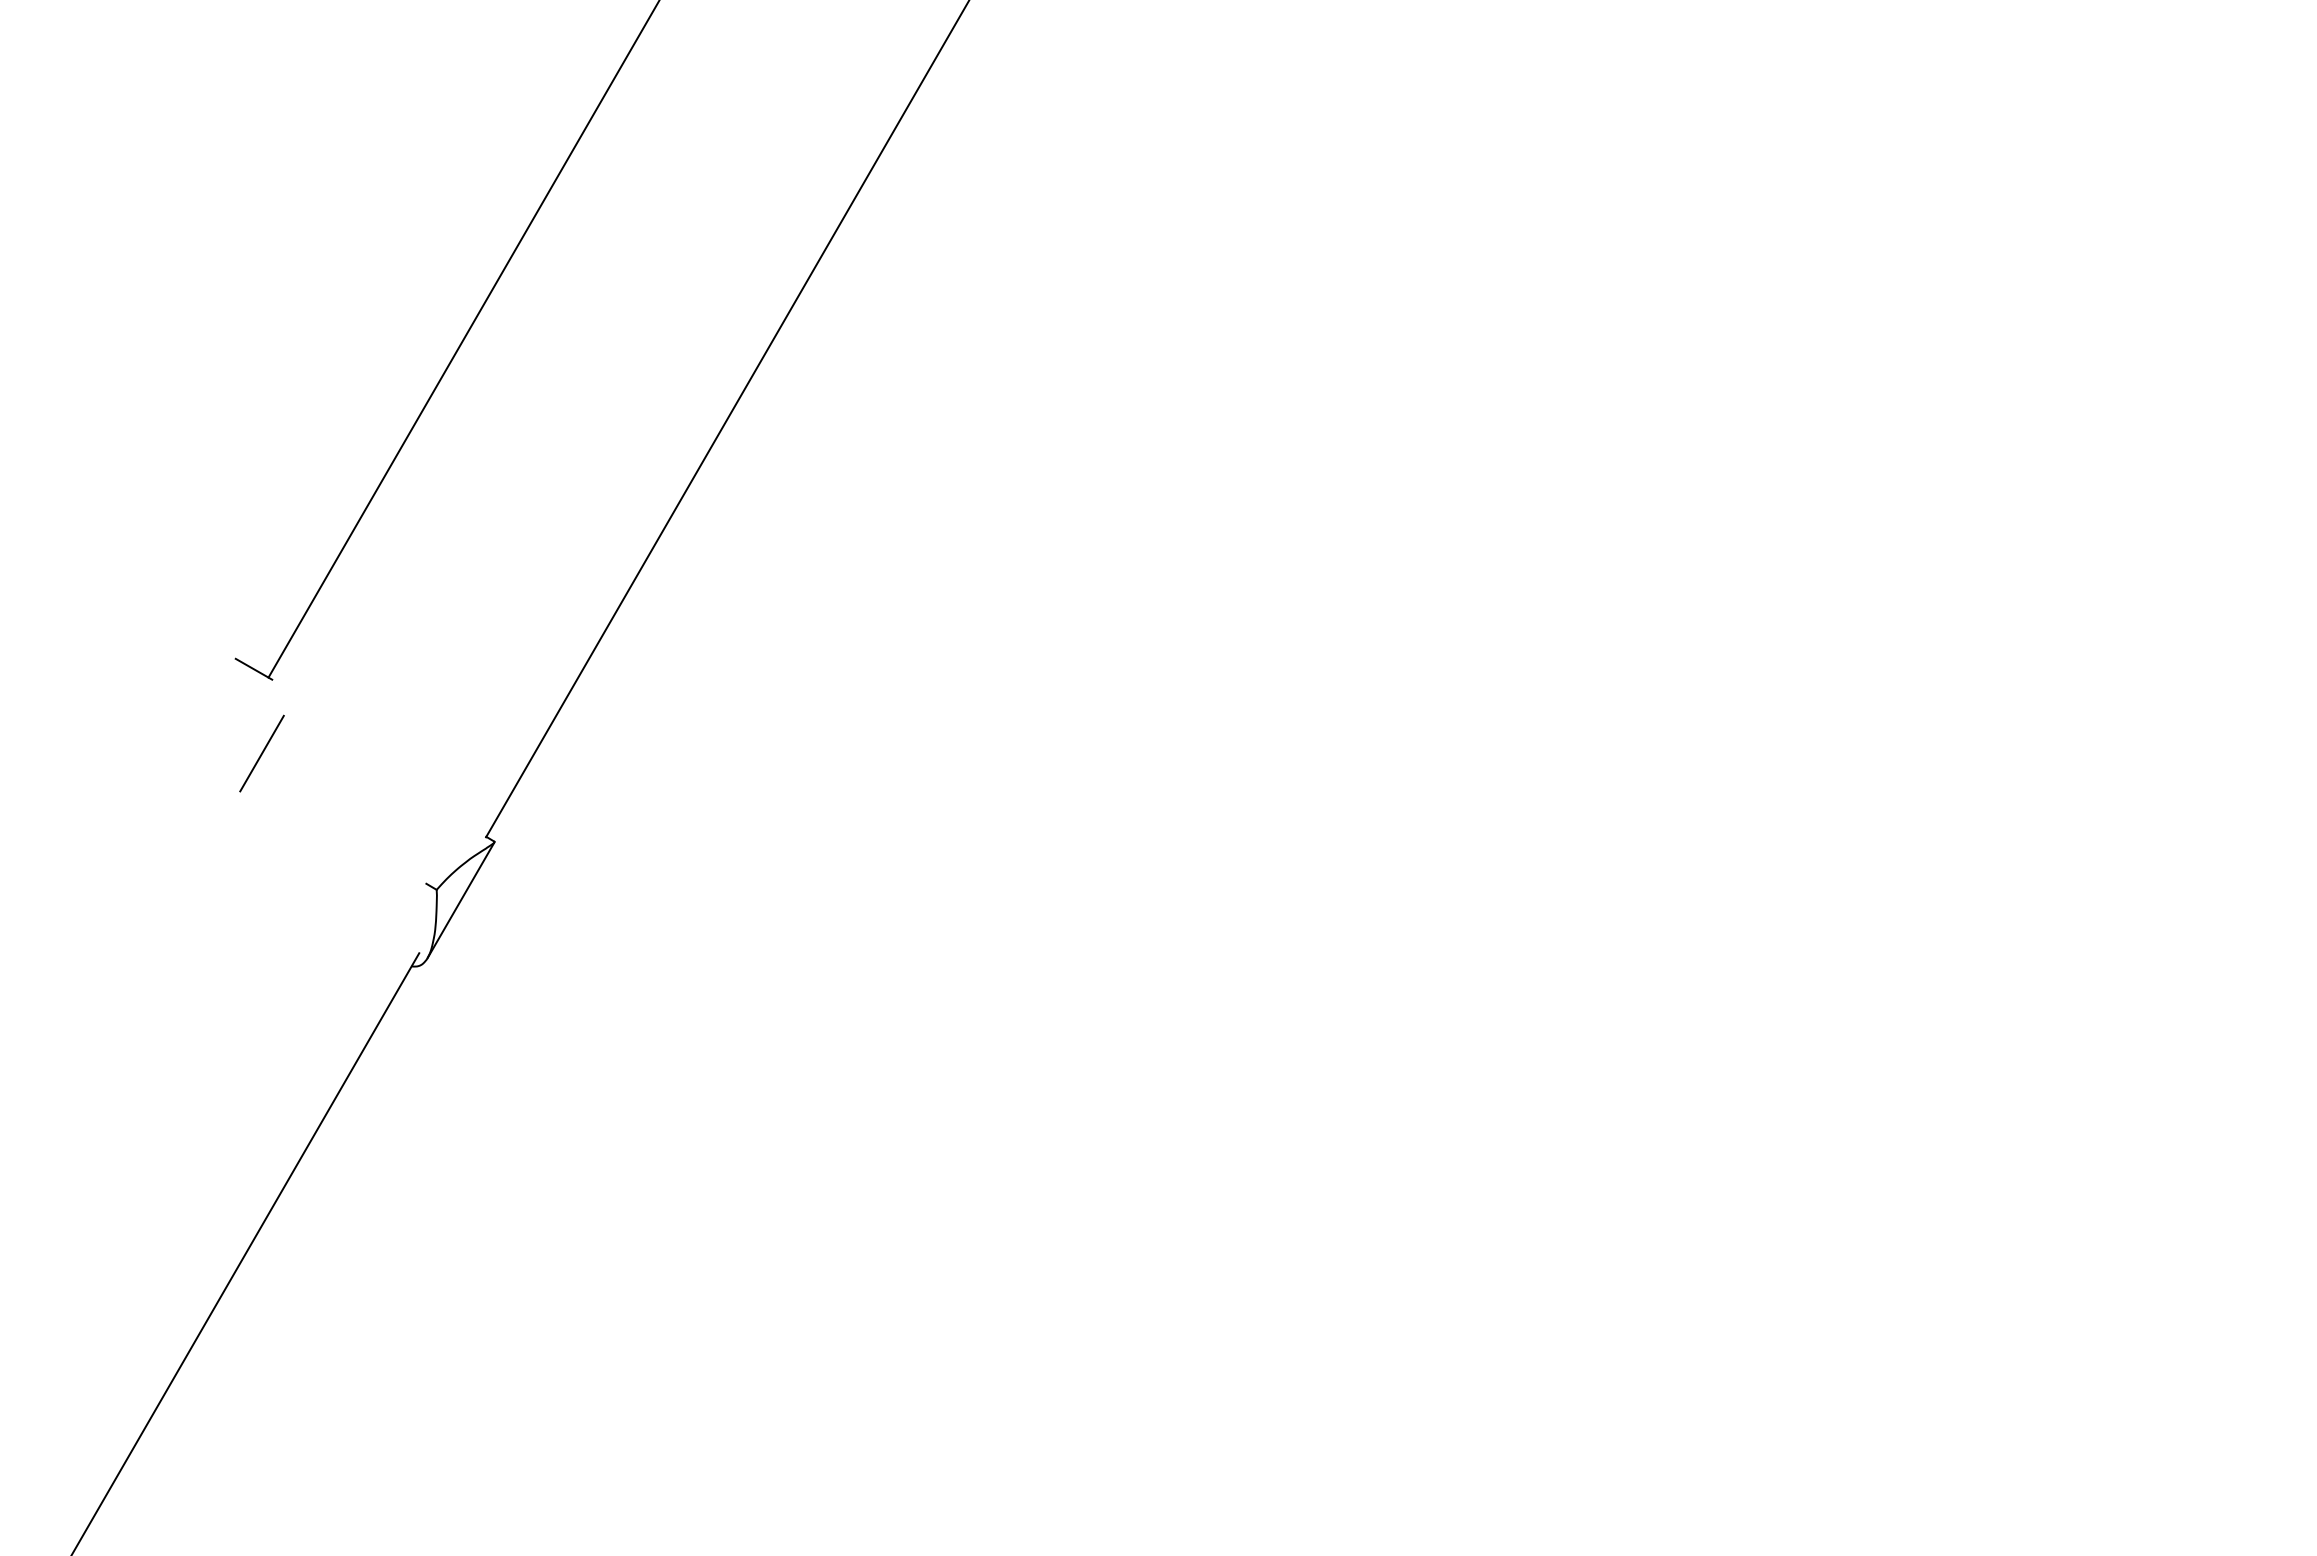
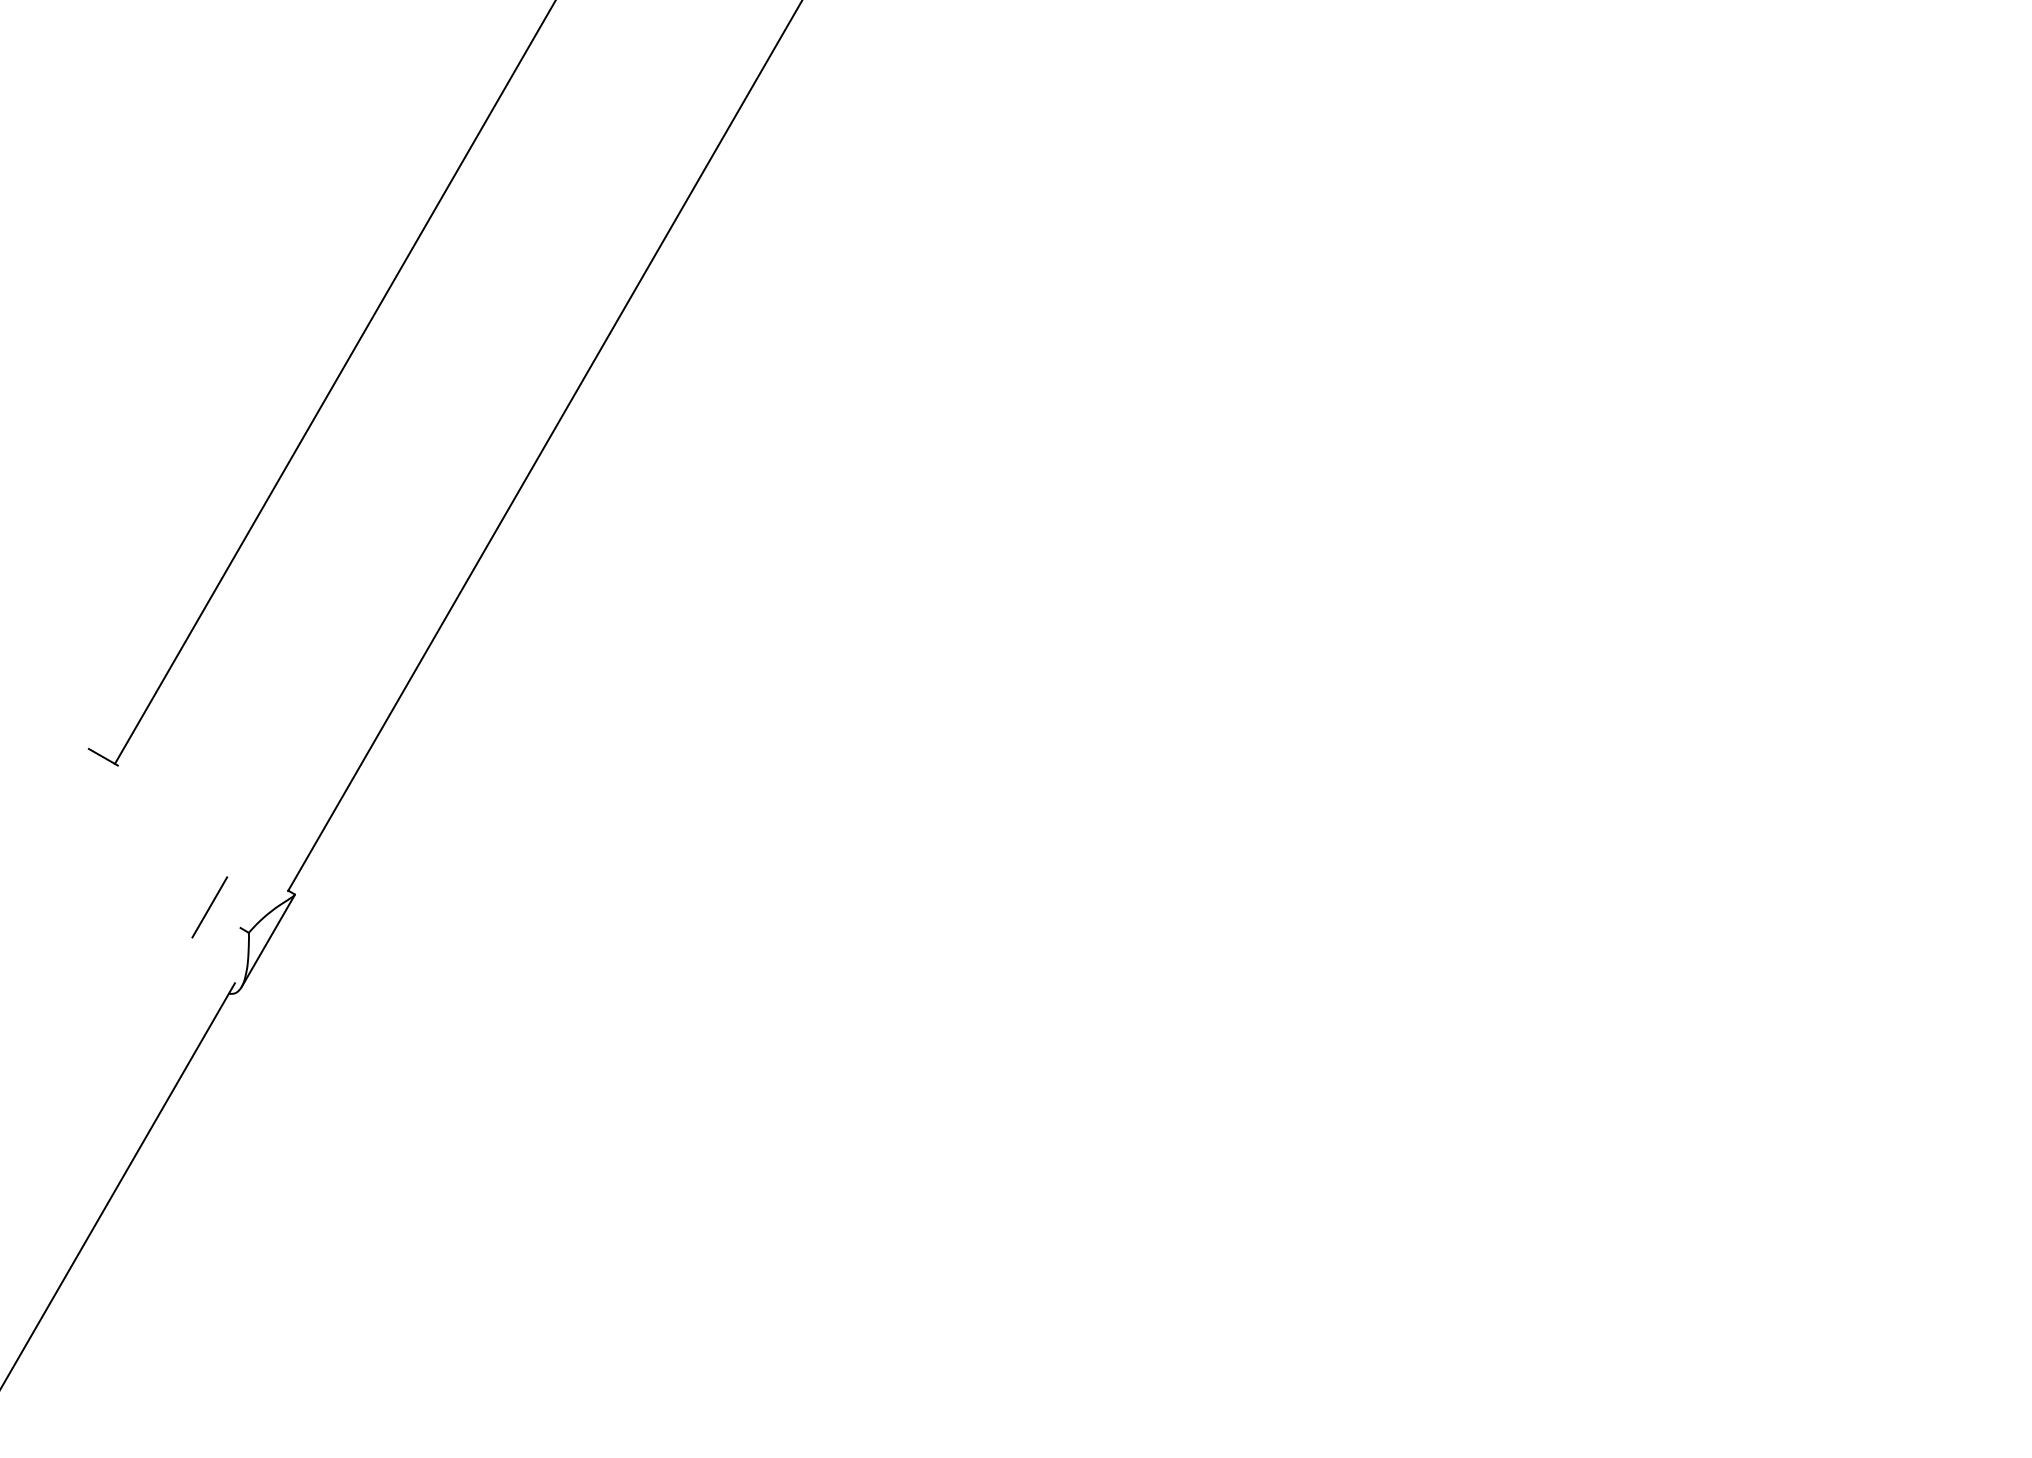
line: (261, 753) -> (209, 907), moved

